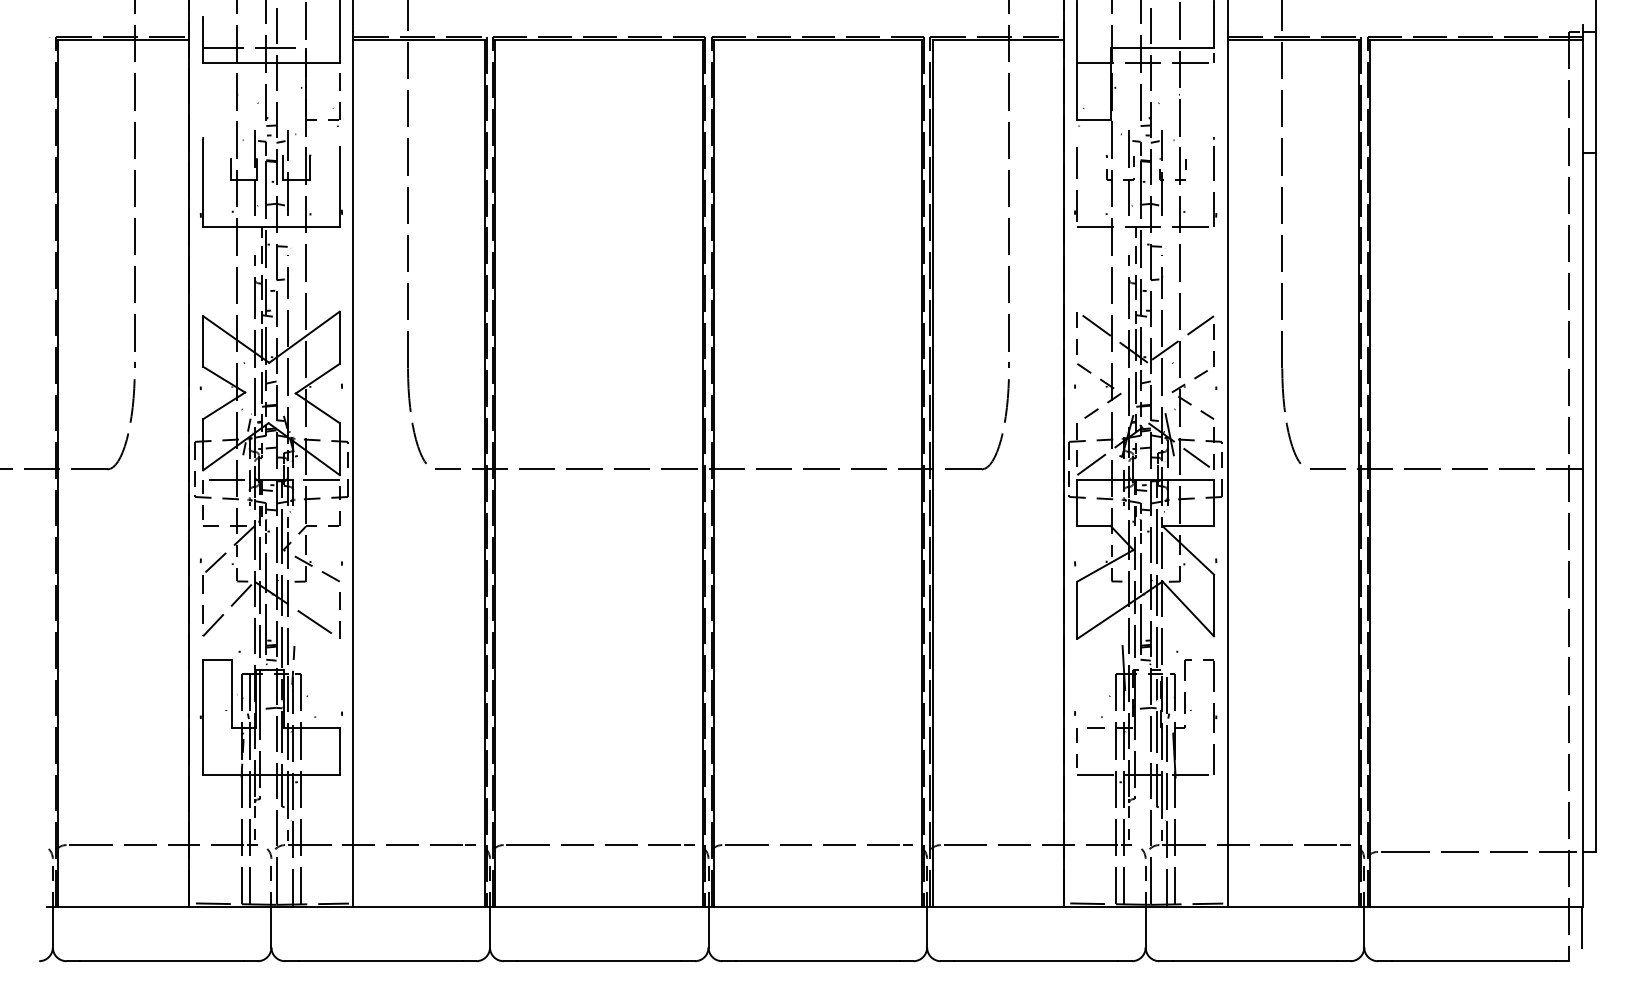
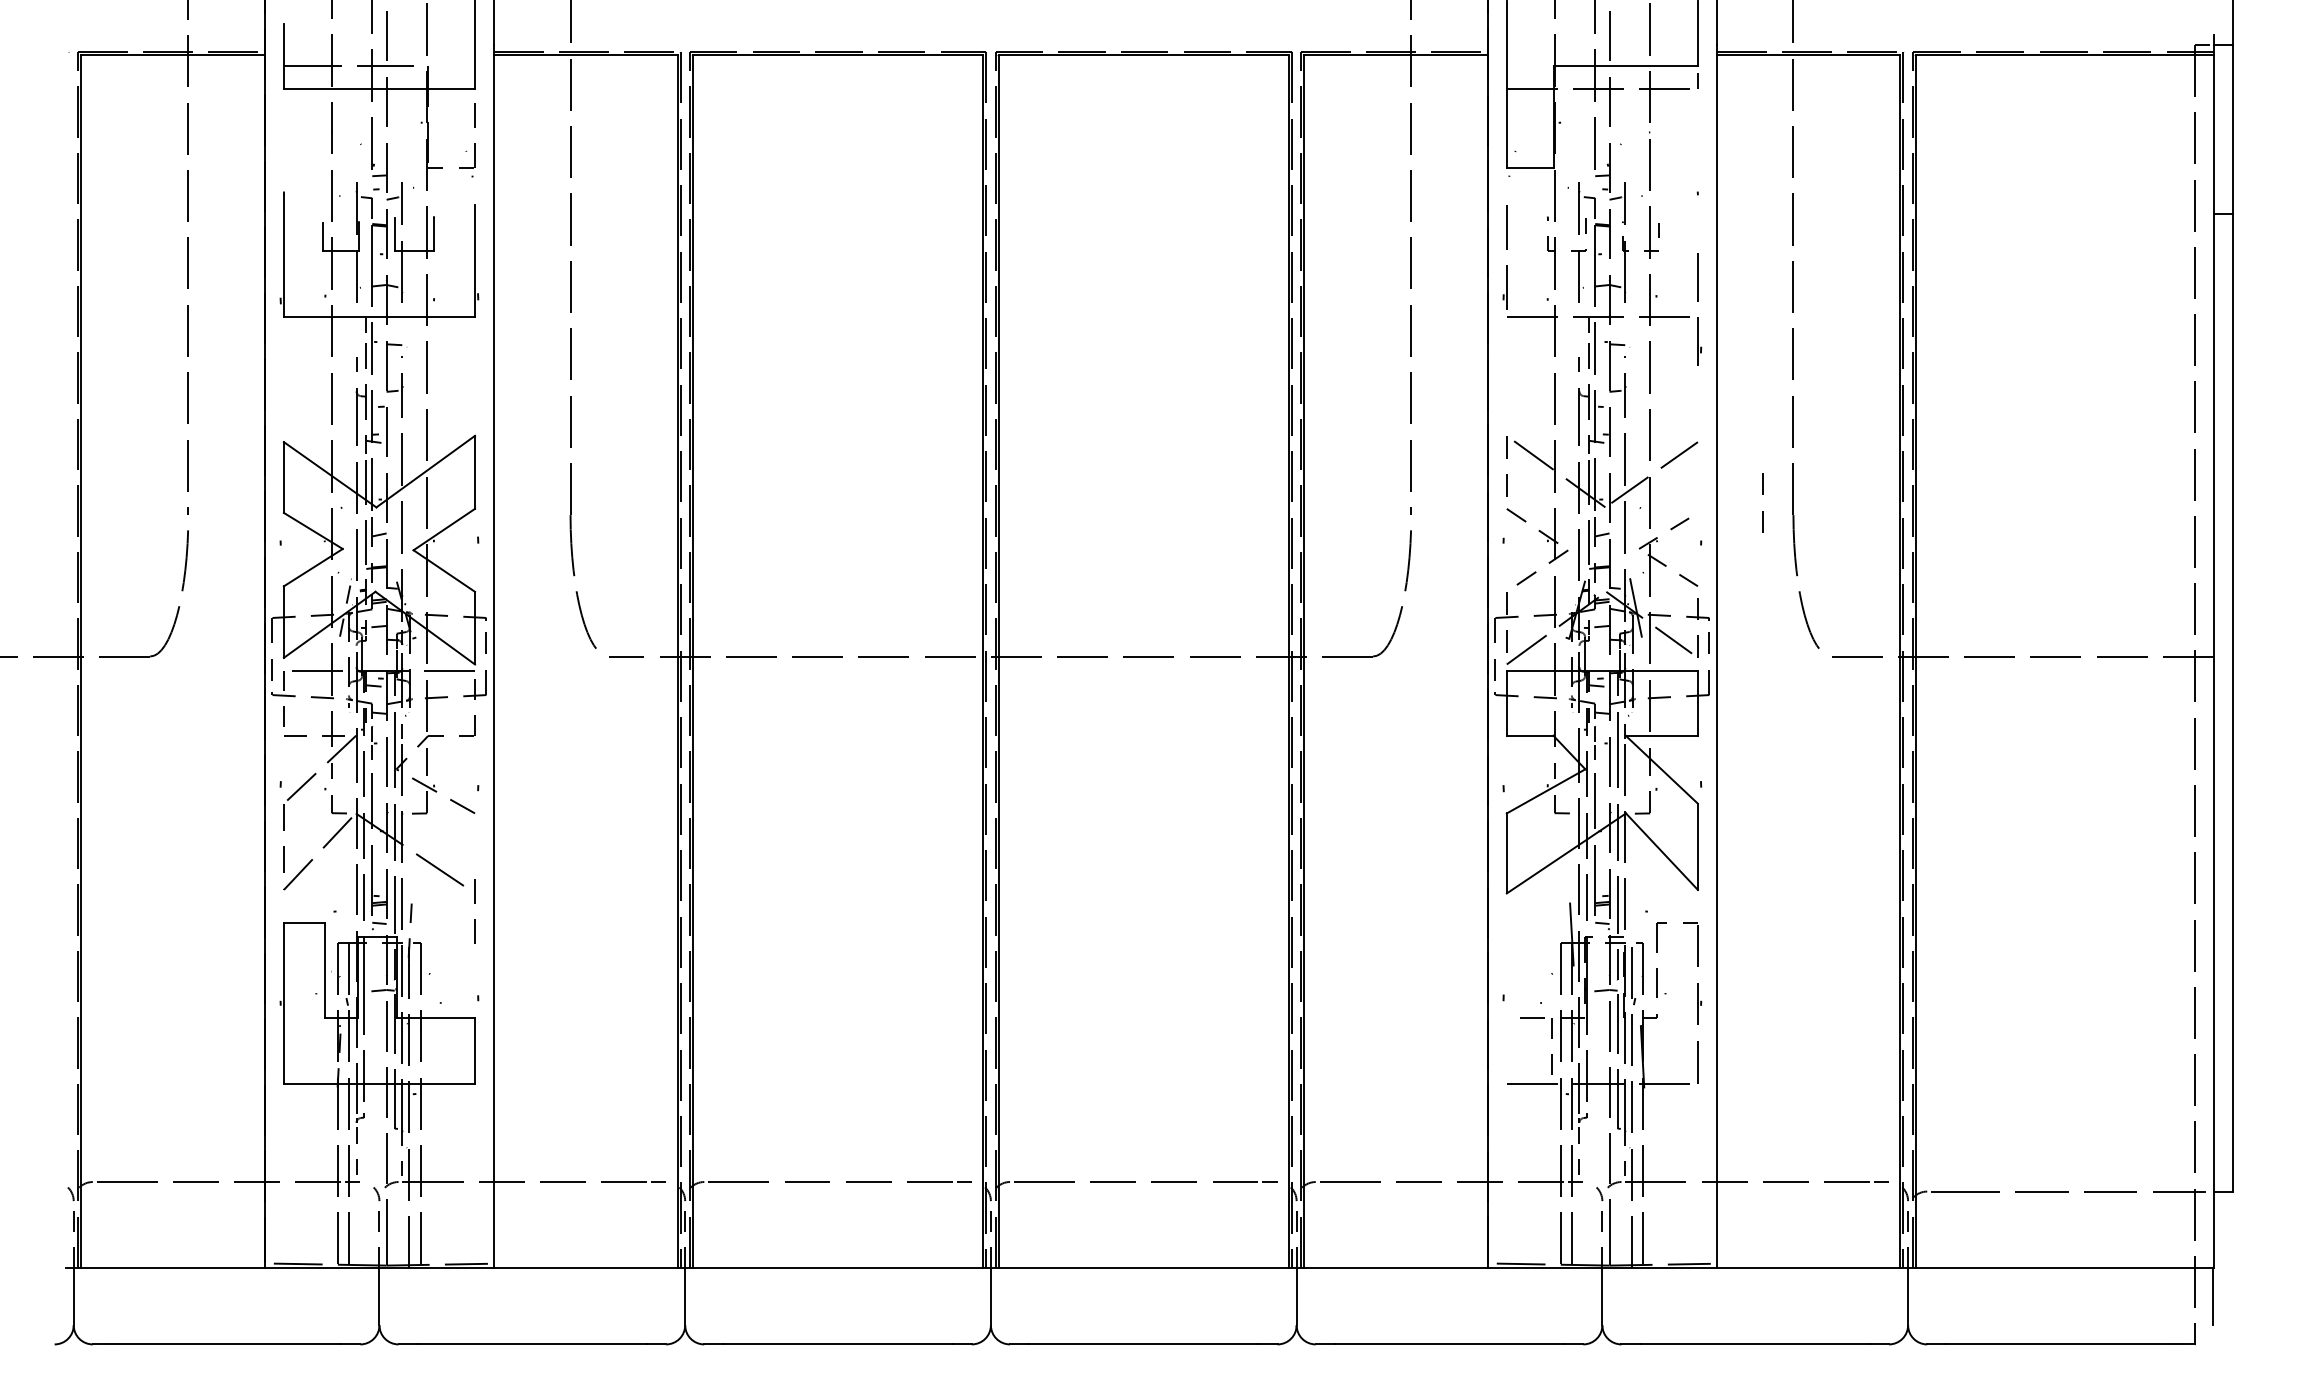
part: (1214, 180) -> (1698, 301), moved
line: (1213, 339) -> (1762, 494), moved
line: (339, 609) -> (474, 903), moved
line: (1077, 742) -> (1551, 1038), moved

